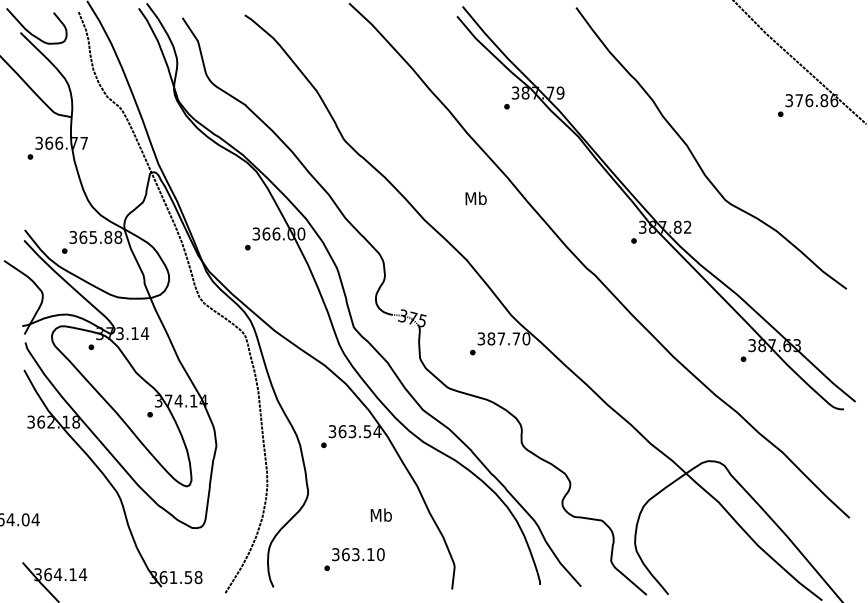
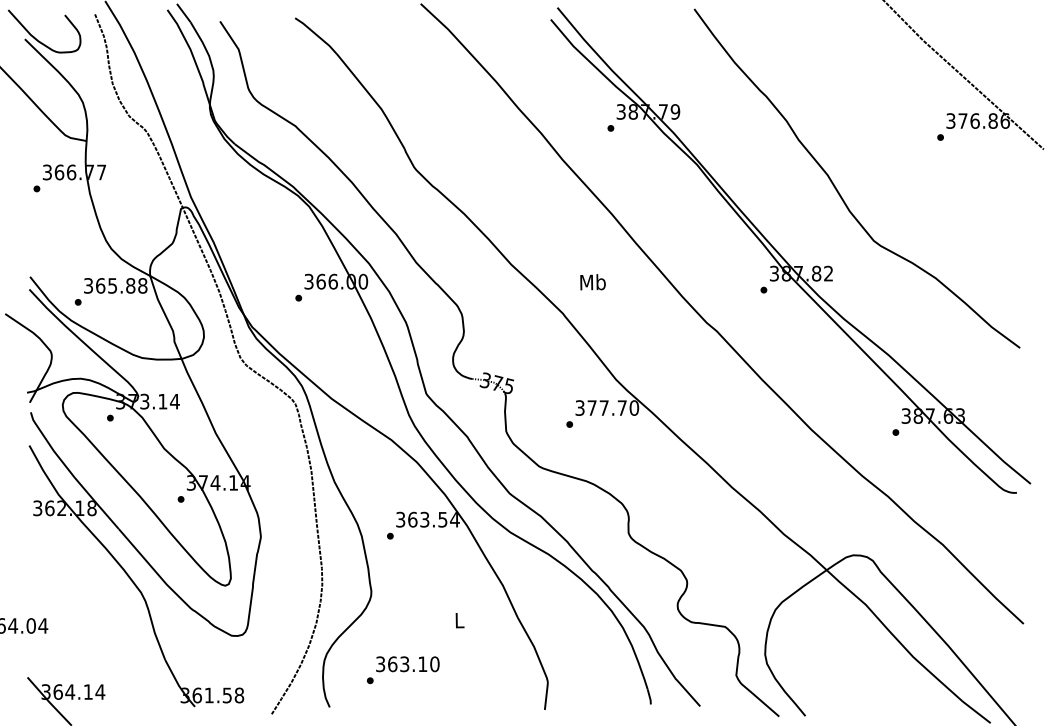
text: (475, 198) -> (592, 282), moved
text: (491, 338) -> (592, 407), 387.70 -> 377.70
text: (380, 514) -> (458, 619), Mb -> L
text: (354, 559) -> (403, 670), moved

